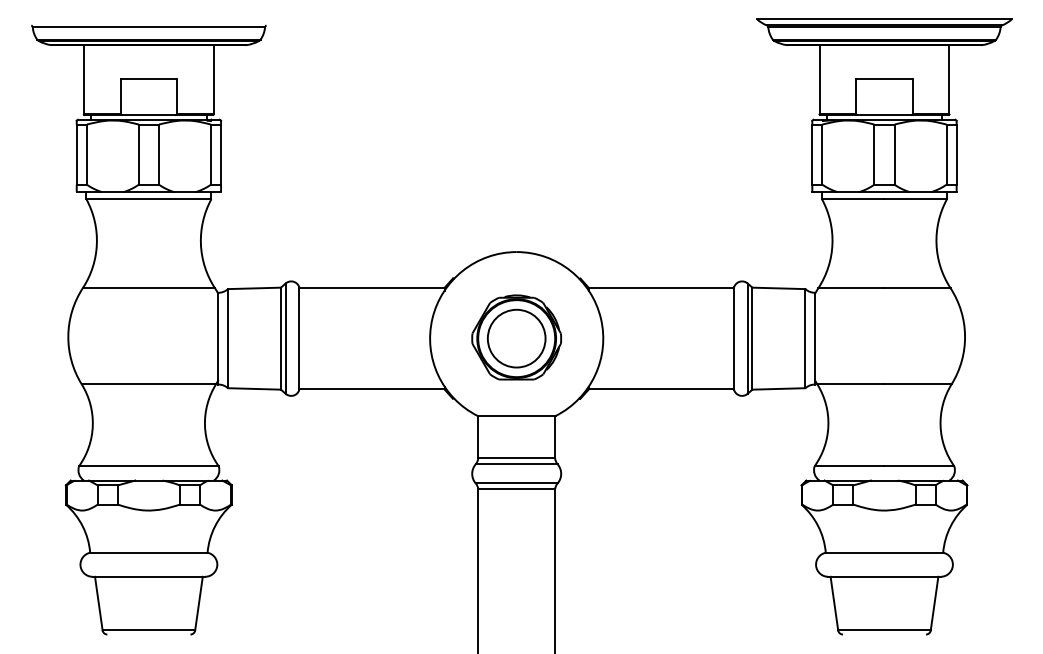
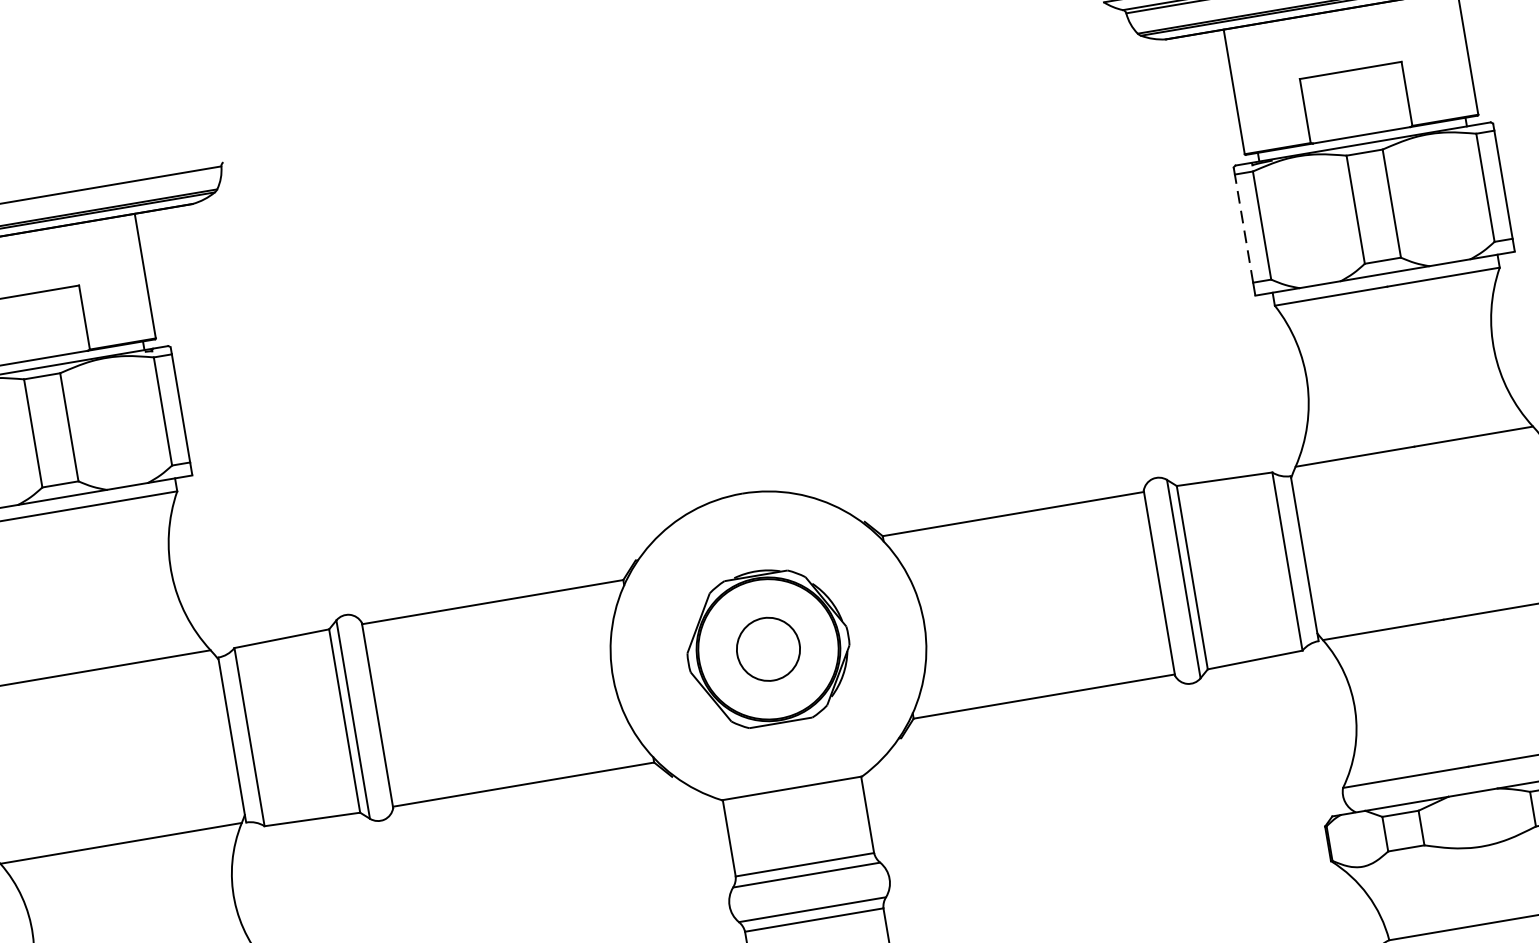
line: (812, 154) -> (1244, 228), solid -> dashed
circle: (516, 338) -> (768, 649), size x0.6

